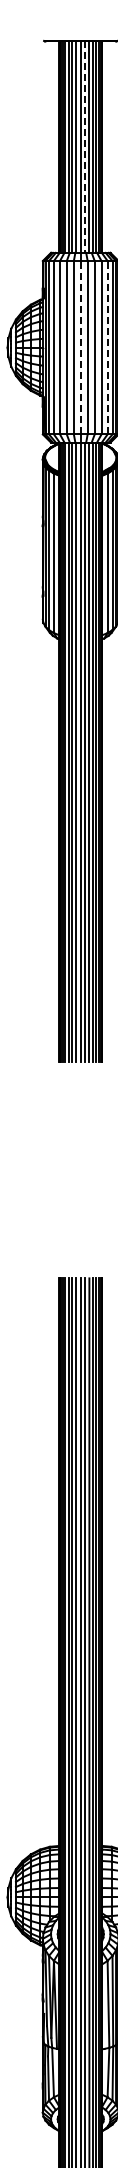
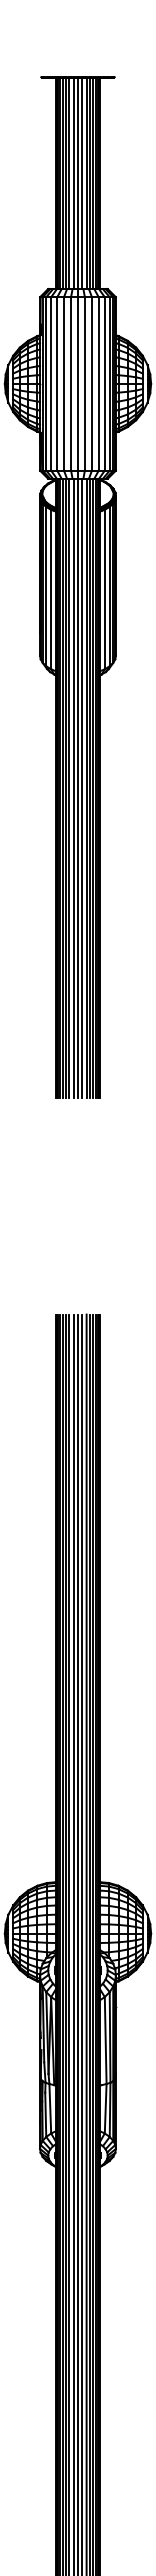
line: (85, 147) -> (82, 183), dashed -> solid
line: (80, 347) -> (77, 383), dashed -> solid
line: (107, 347) -> (104, 383), dashed -> solid

